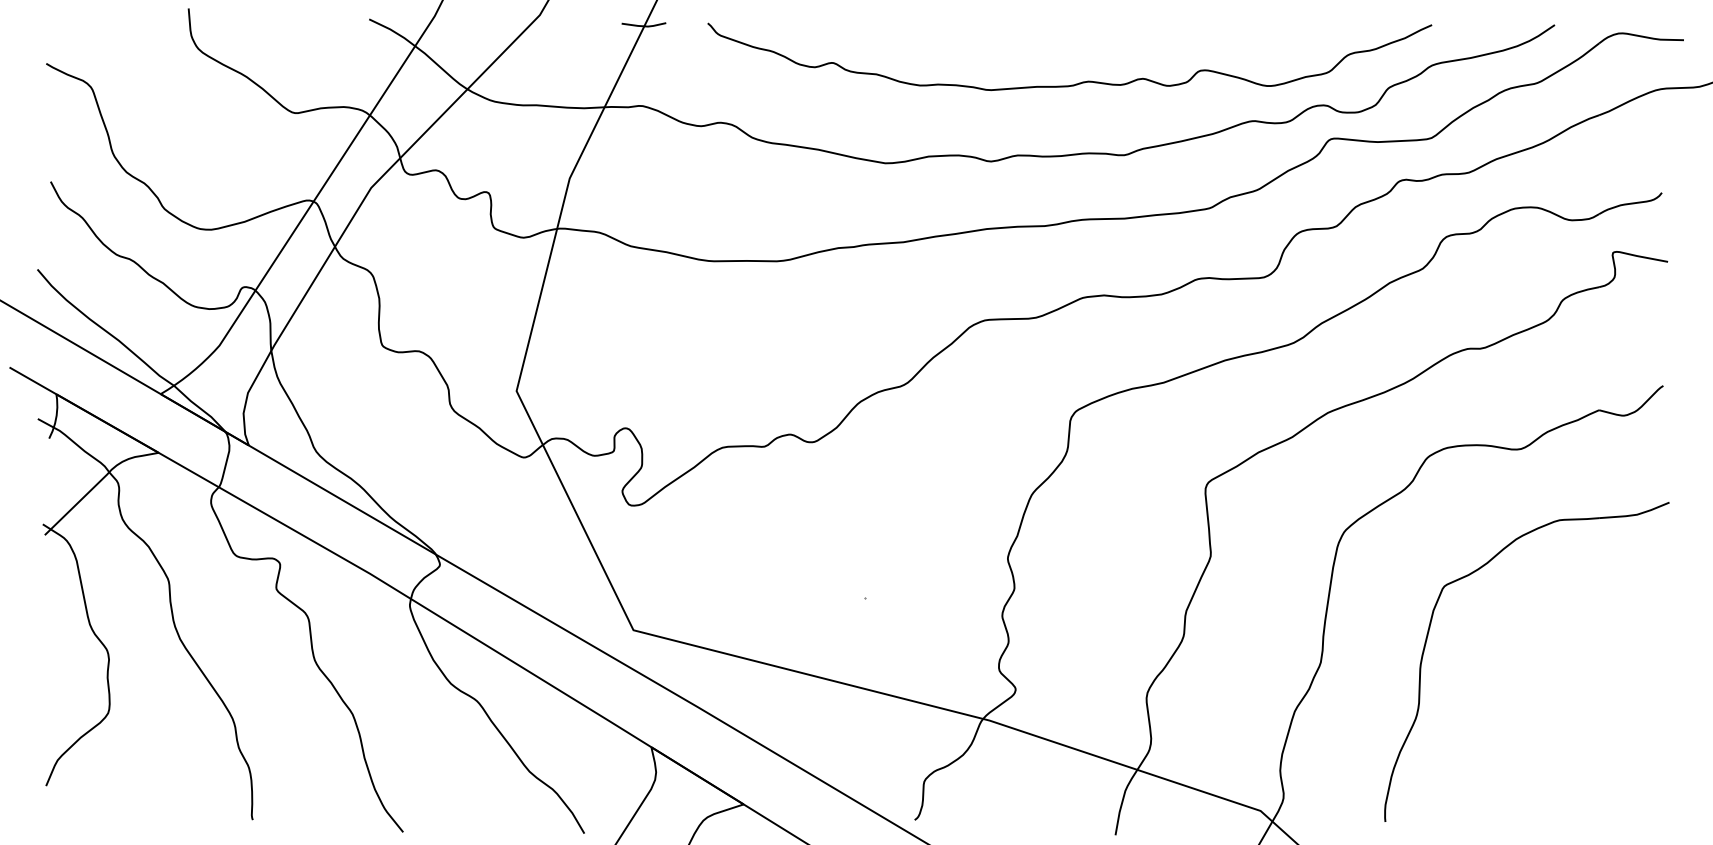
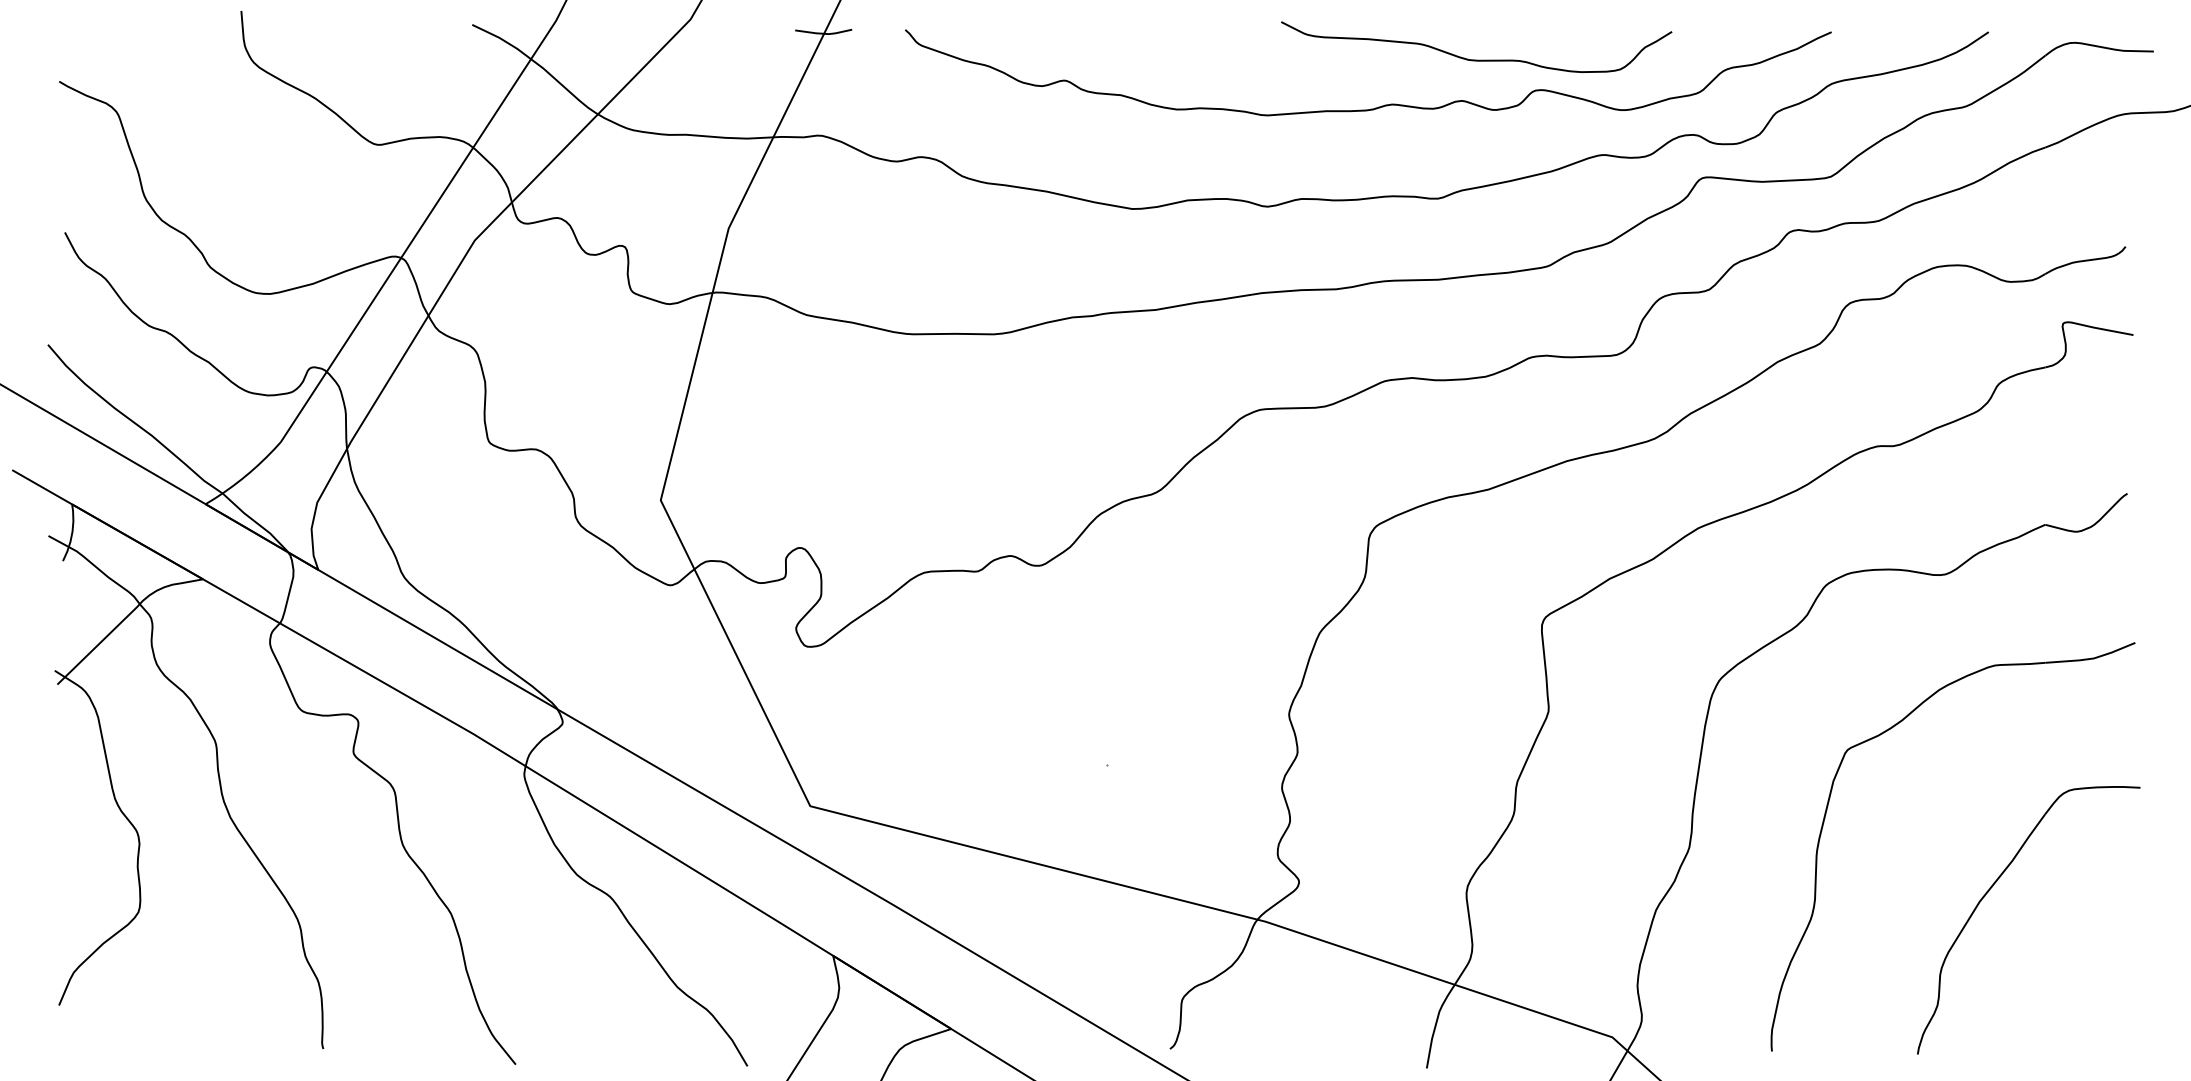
curve: (1154, 46) -> (1476, 59), added
part: (1554, 698) -> (1988, 893), added

